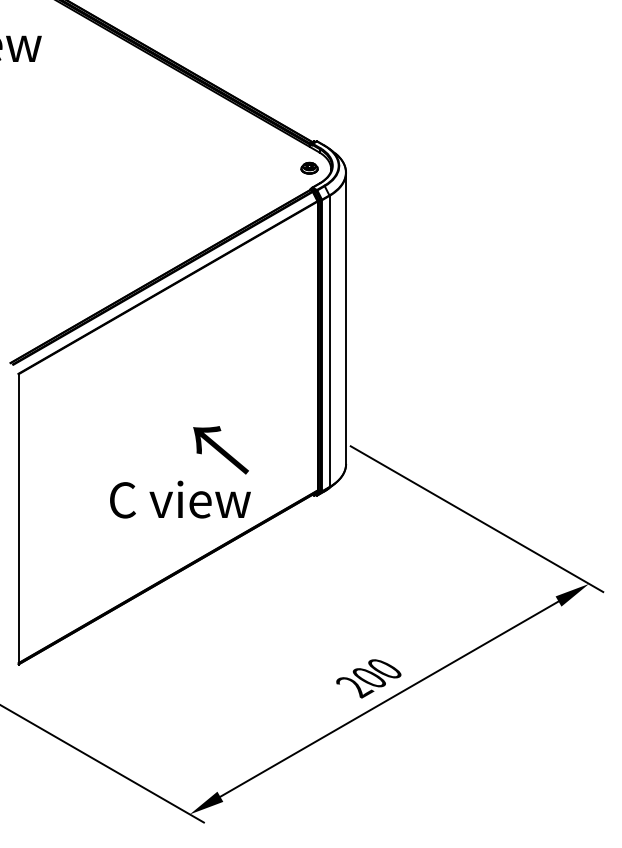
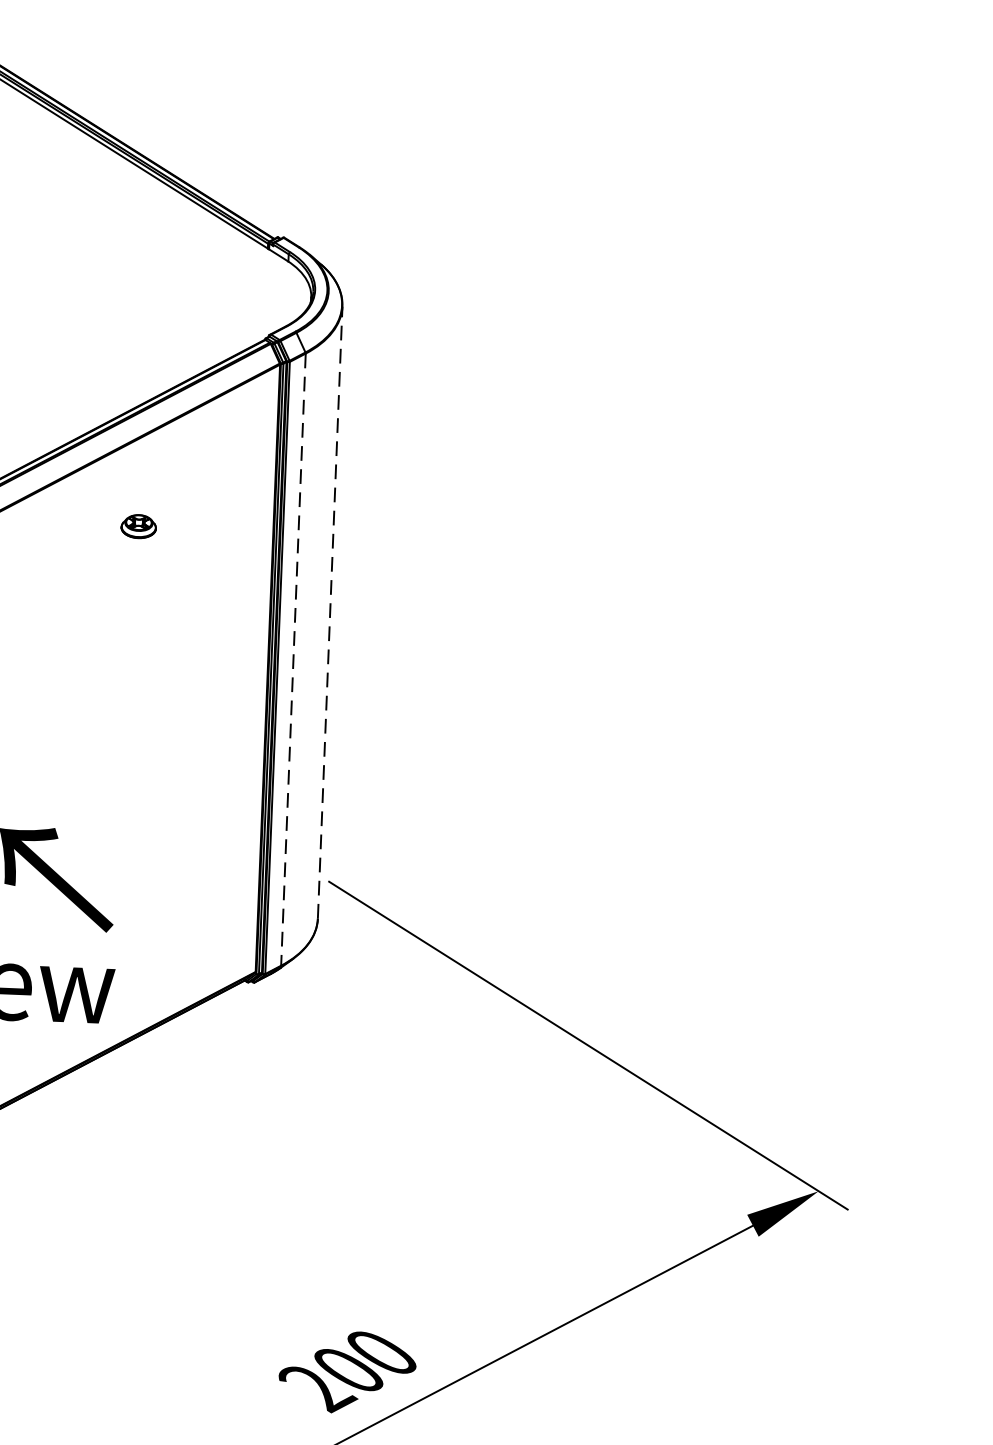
part: (309, 167) -> (138, 524), moved
line: (346, 318) -> (330, 612), solid -> dashed
line: (329, 341) -> (293, 659), solid -> dashed

